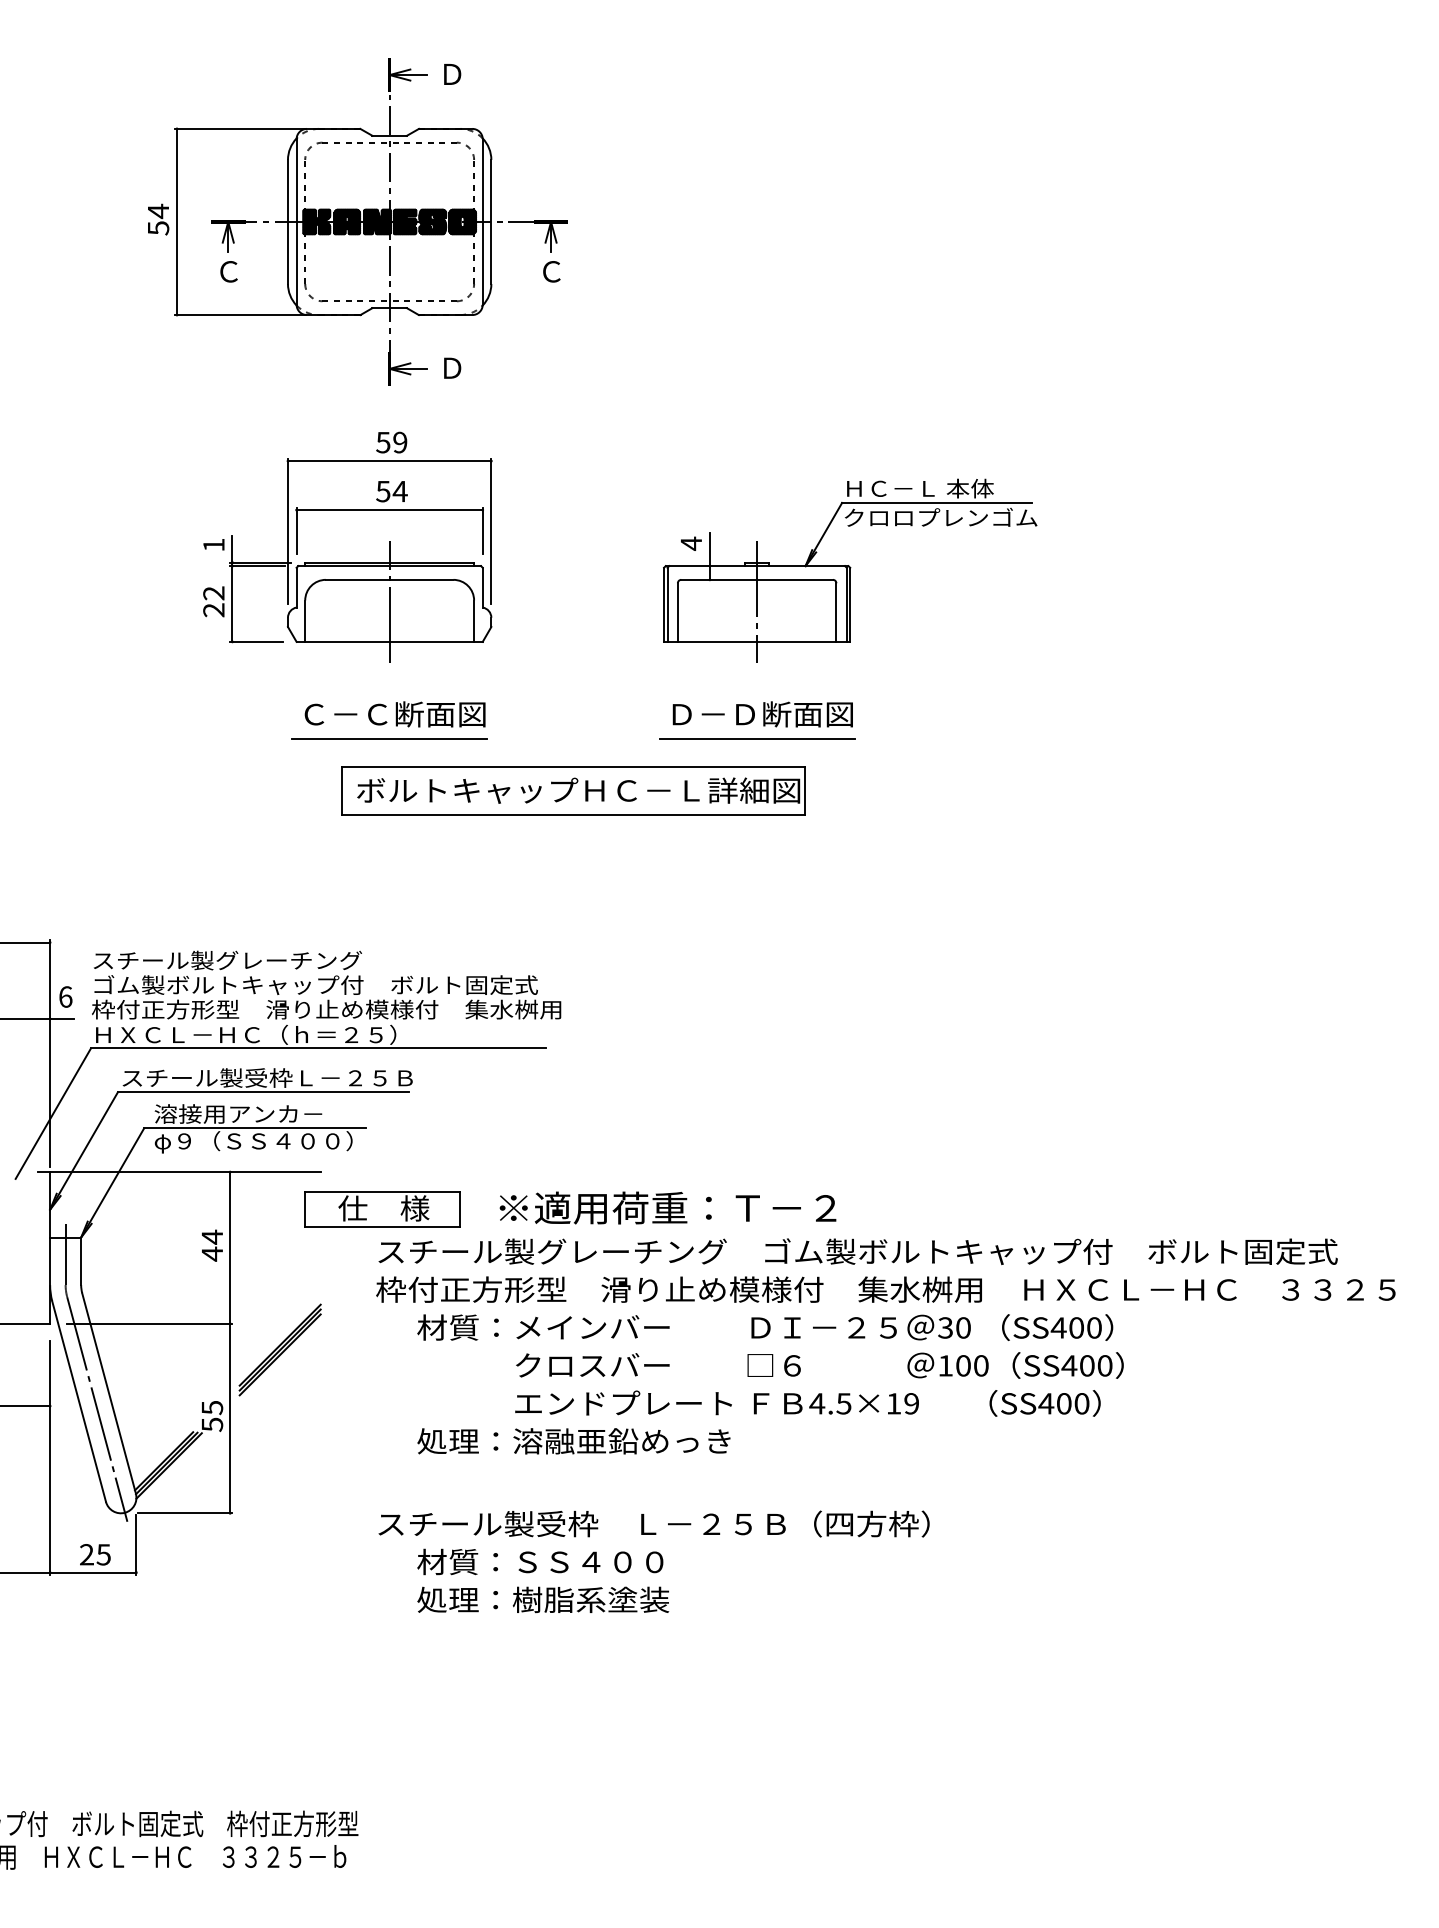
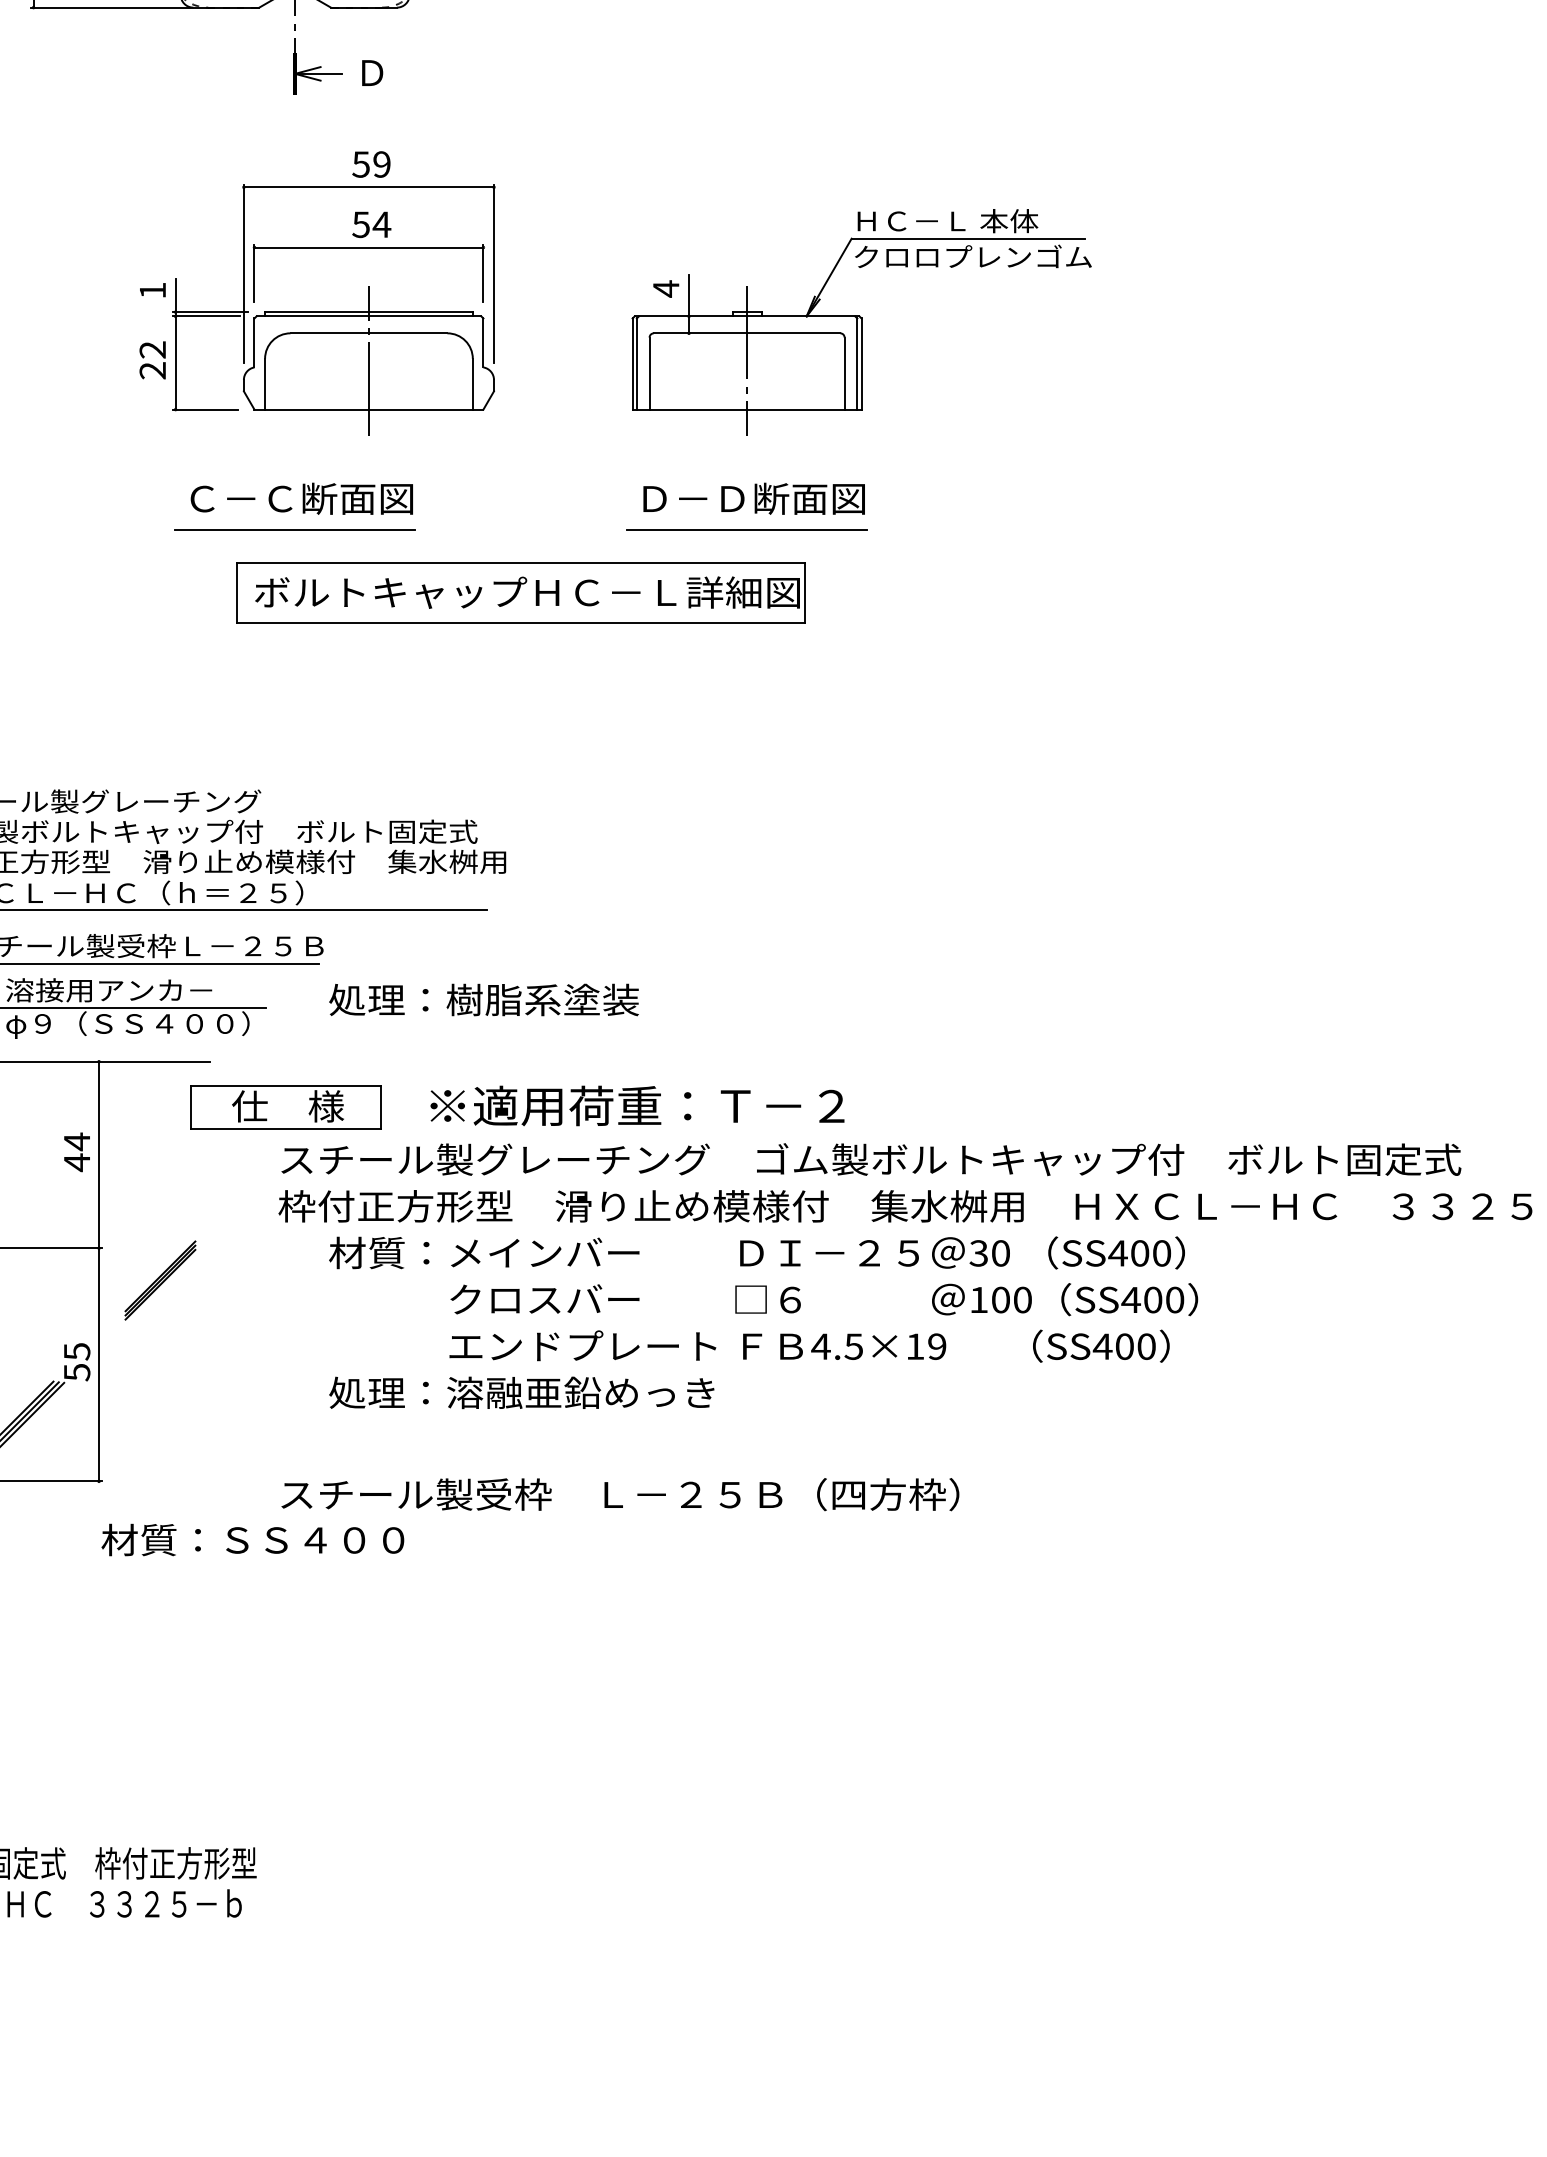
part: (347, 562) -> (317, 311), moved
part: (279, 1349) -> (159, 1279), size x0.7
text: (540, 1561) -> (253, 1539), moved
text: (543, 1599) -> (484, 999), moved

